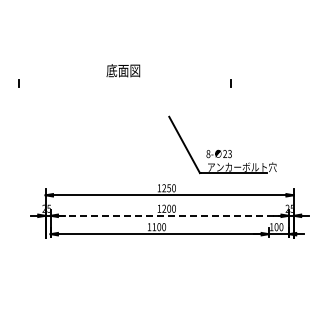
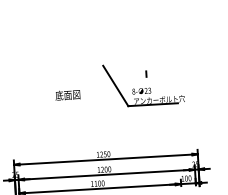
text: (123, 70) -> (67, 95), moved
part: (223, 150) -> (144, 88), moved
line: (169, 215) -> (106, 174), dashed -> solid

